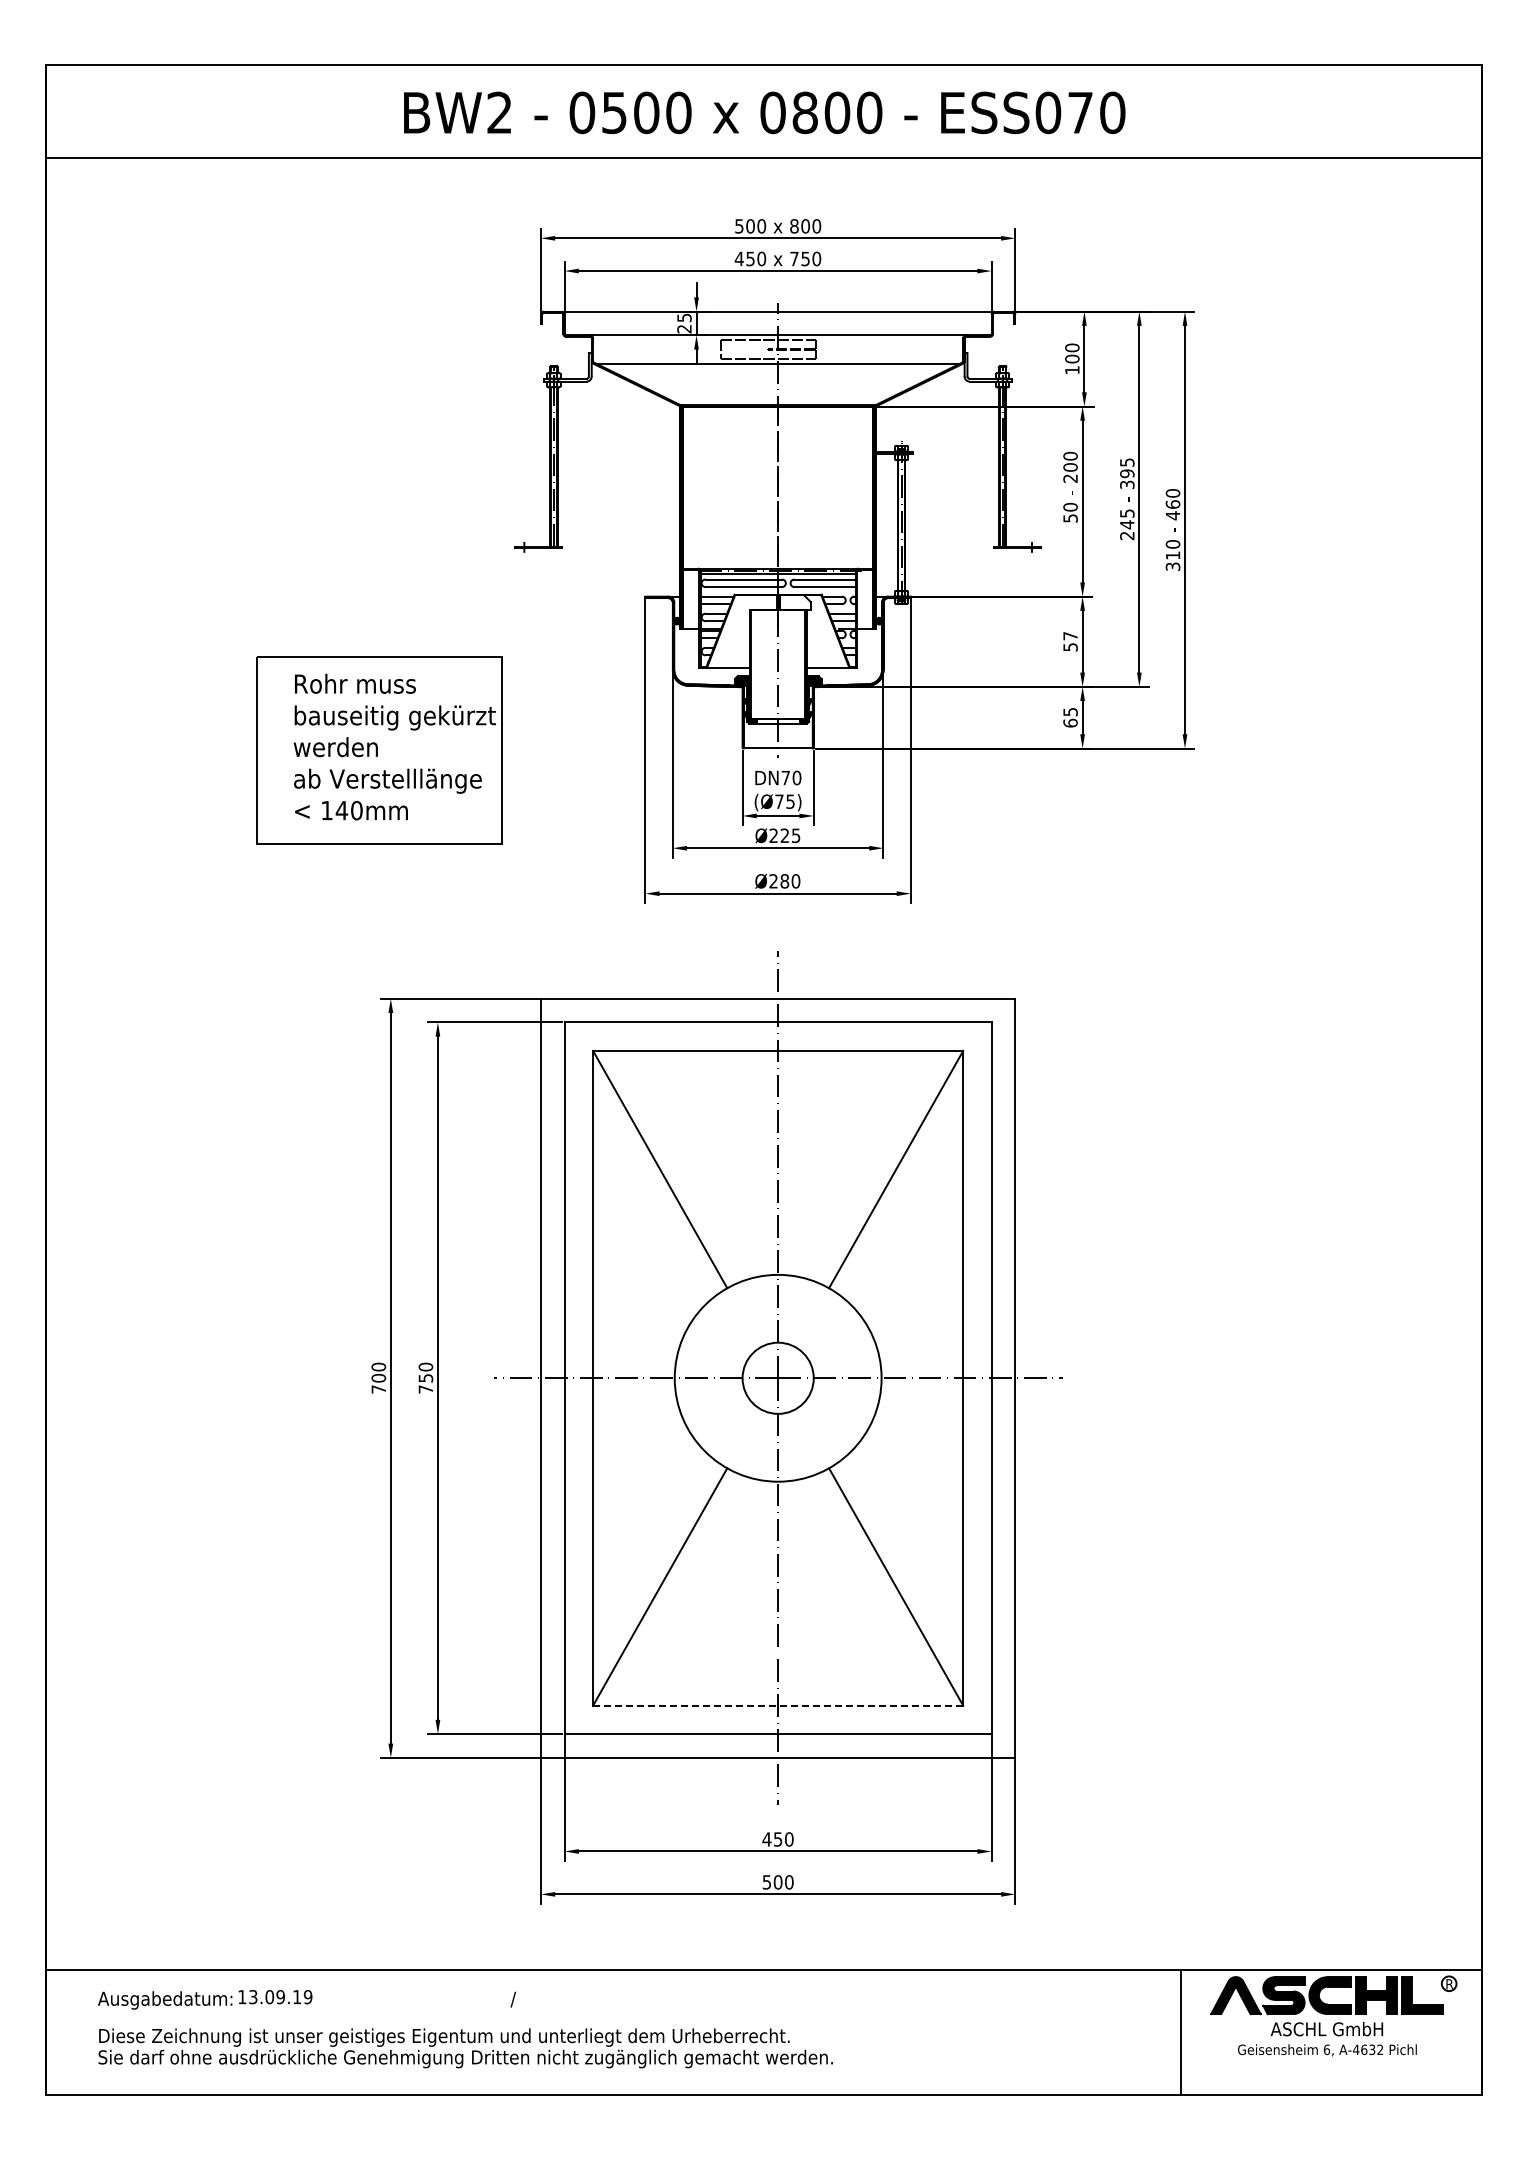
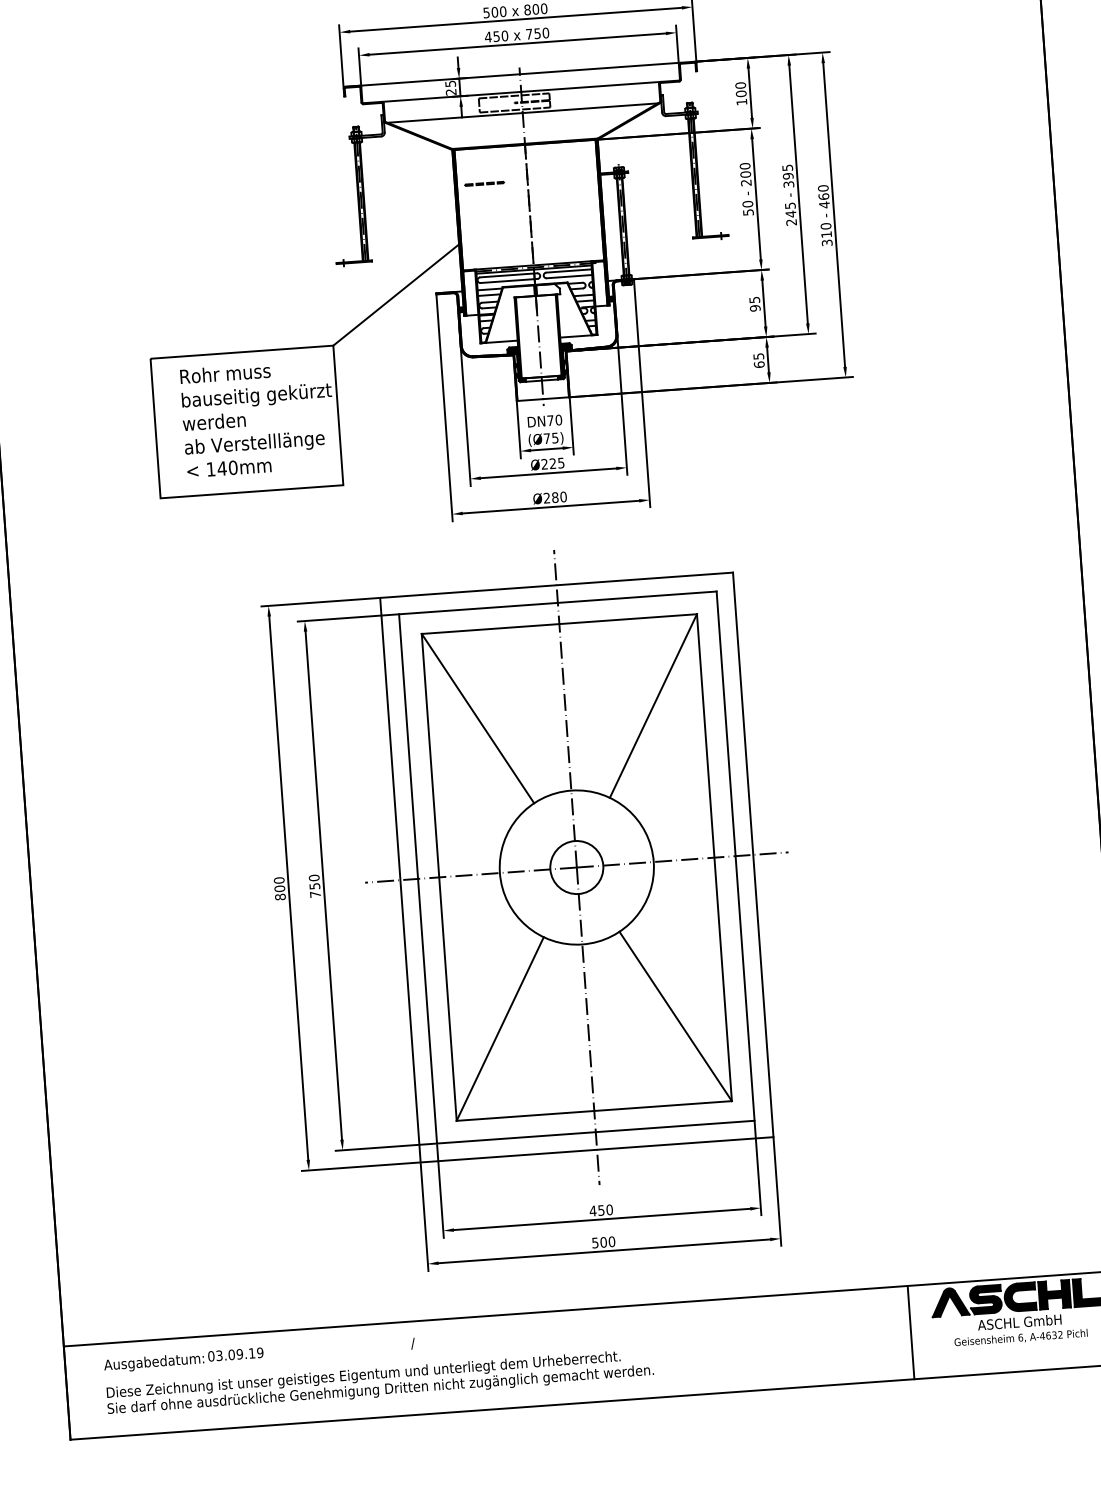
line: (719, 454) -> (483, 183), added
line: (592, 593) -> (396, 293), added
text: (1070, 641) -> (754, 304), 57 -> 95
text: (378, 1389) -> (280, 897), 700 -> 800
line: (777, 1705) -> (593, 1110), dashed -> solid
text: (242, 1997) -> (211, 1356), 13.09.19 -> 03.09.19

